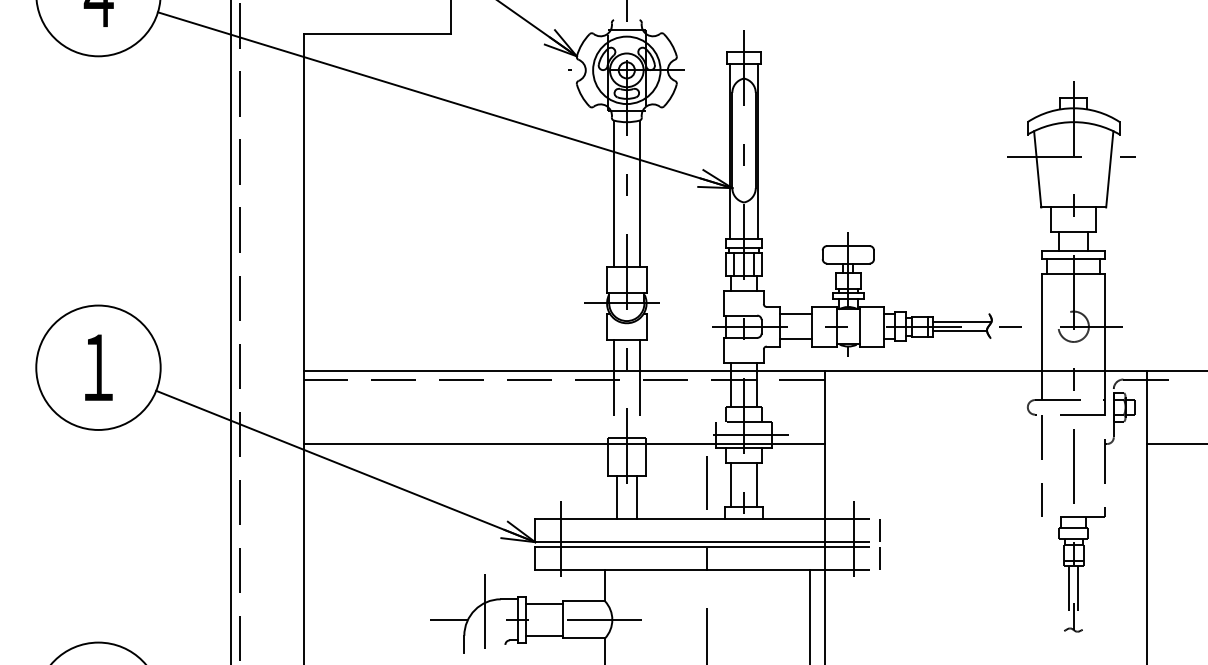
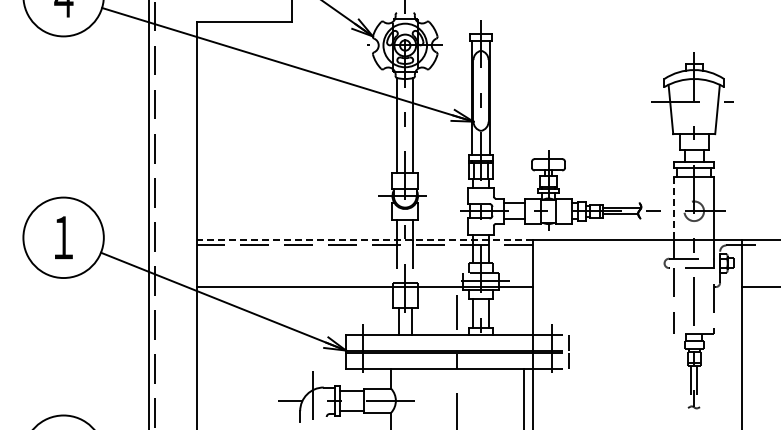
line: (1043, 322) -> (674, 208), solid -> dashed
line: (563, 370) -> (364, 239), solid -> dashed

